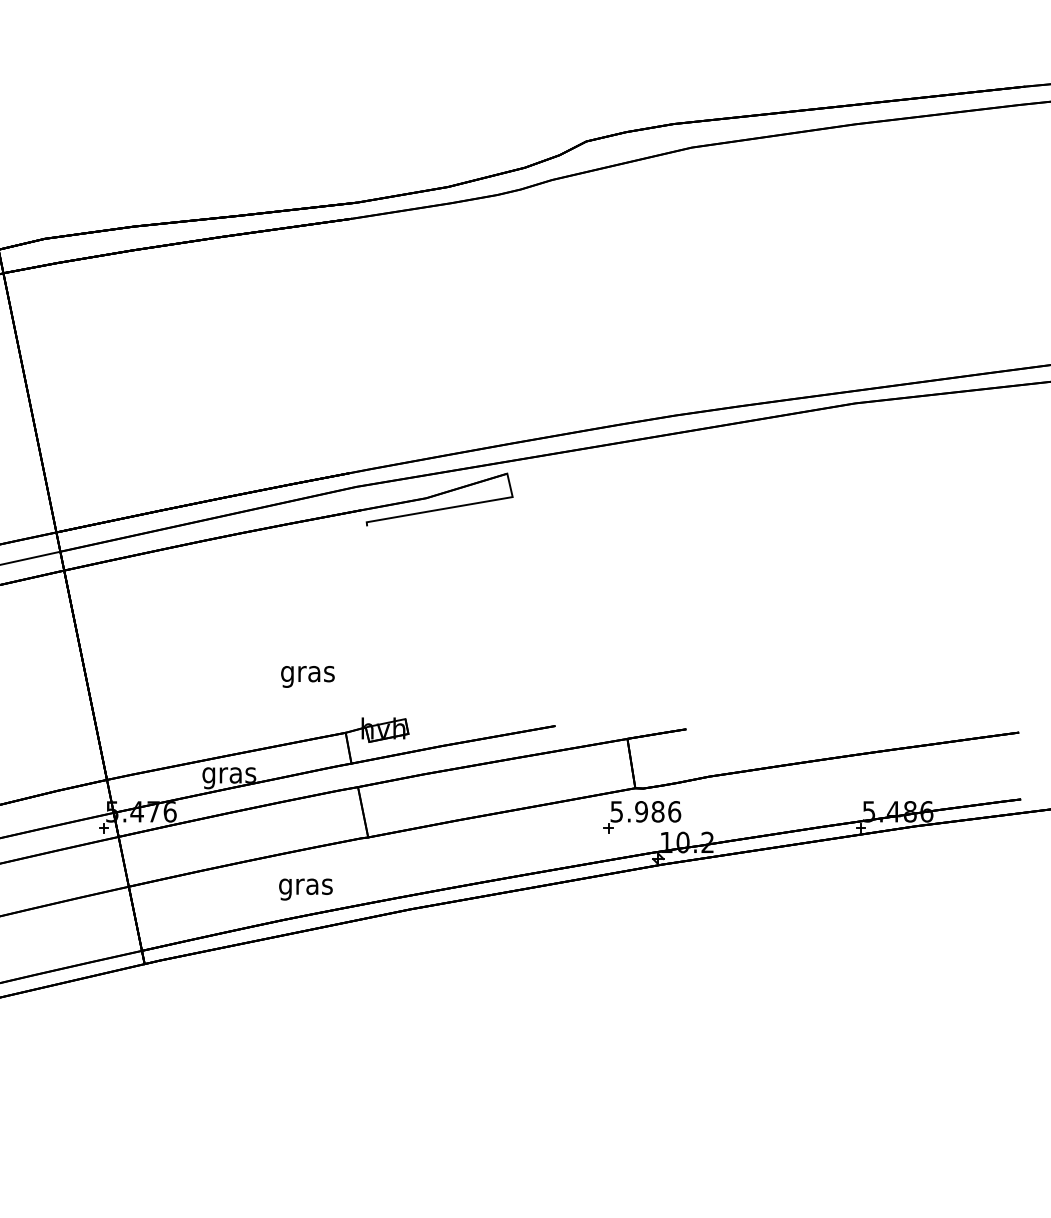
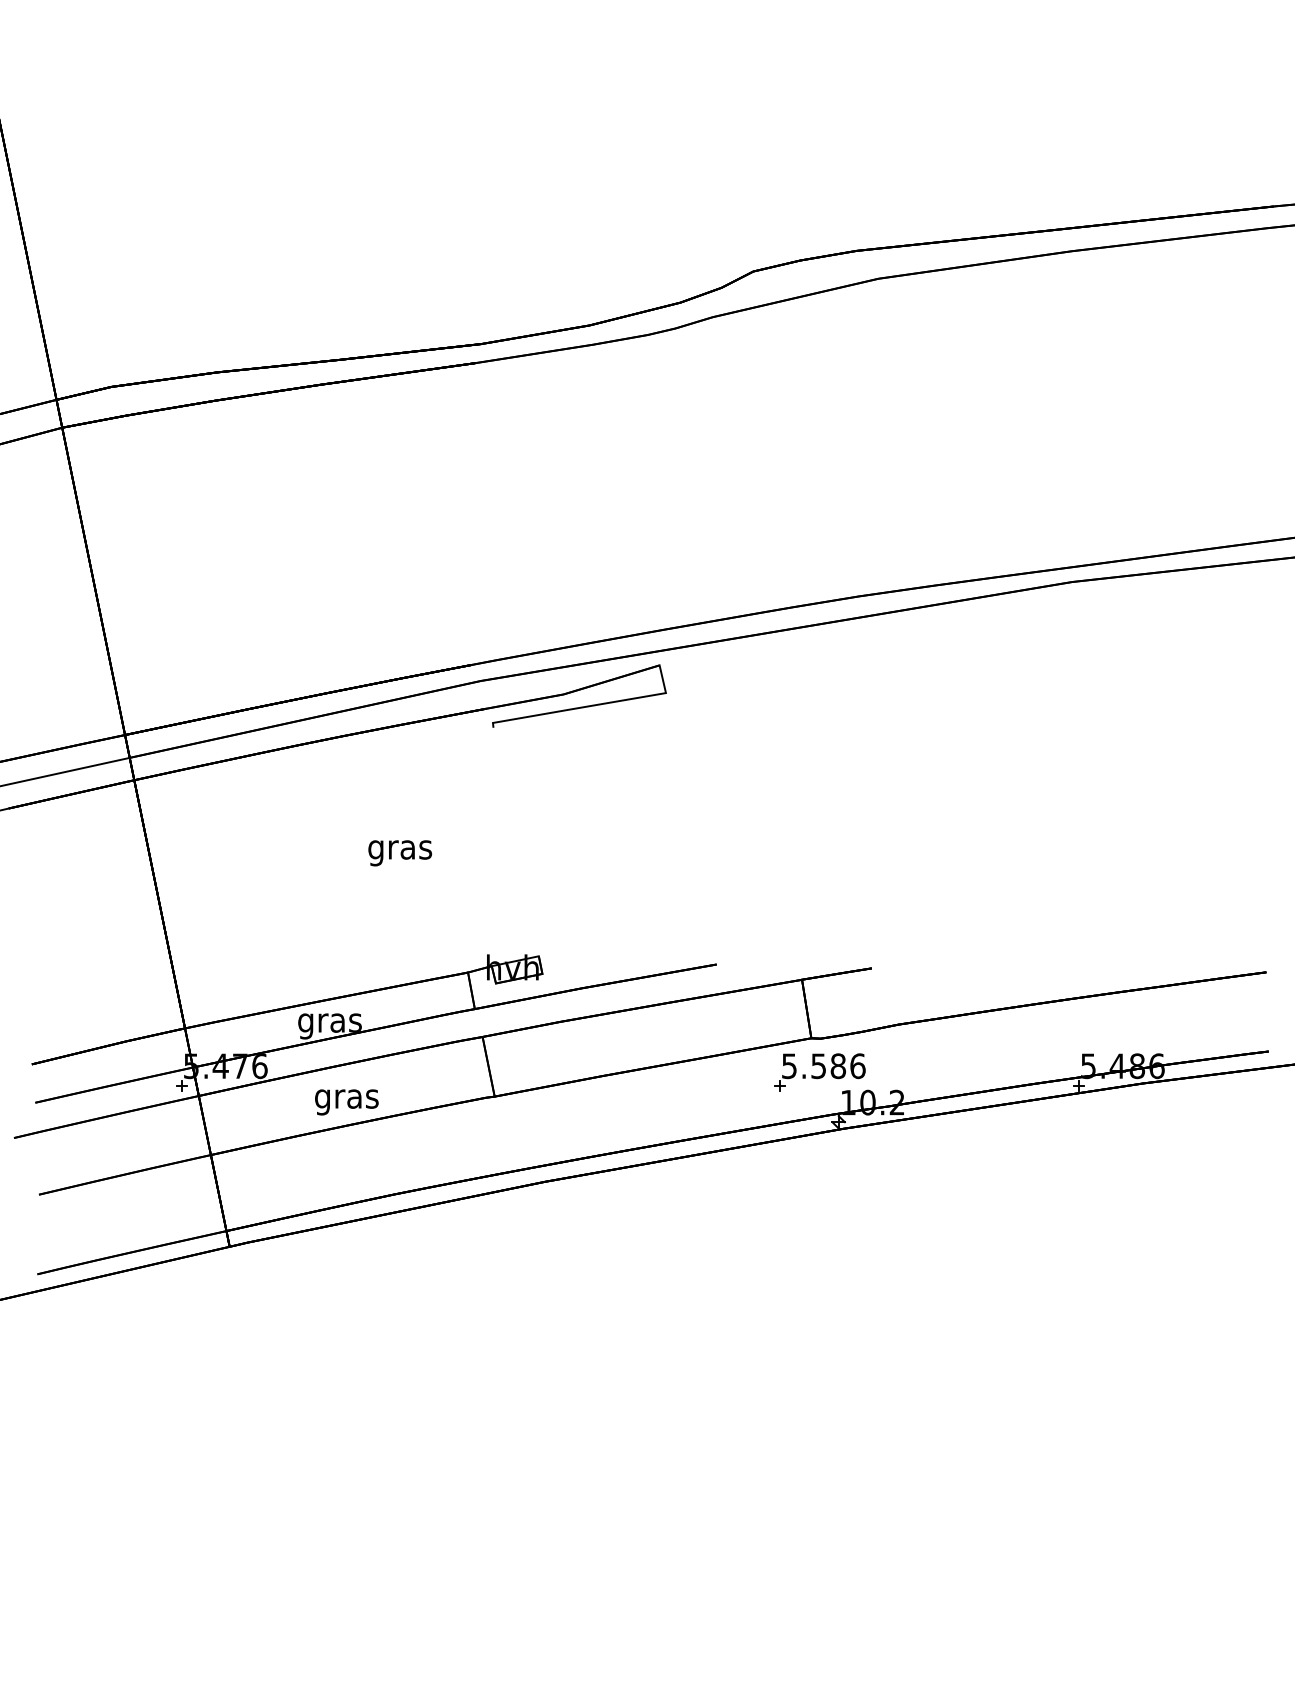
text: (308, 677) -> (400, 853), moved
text: (641, 811) -> (818, 1065), 5.986 -> 5.586
text: (305, 889) -> (346, 1102), moved

